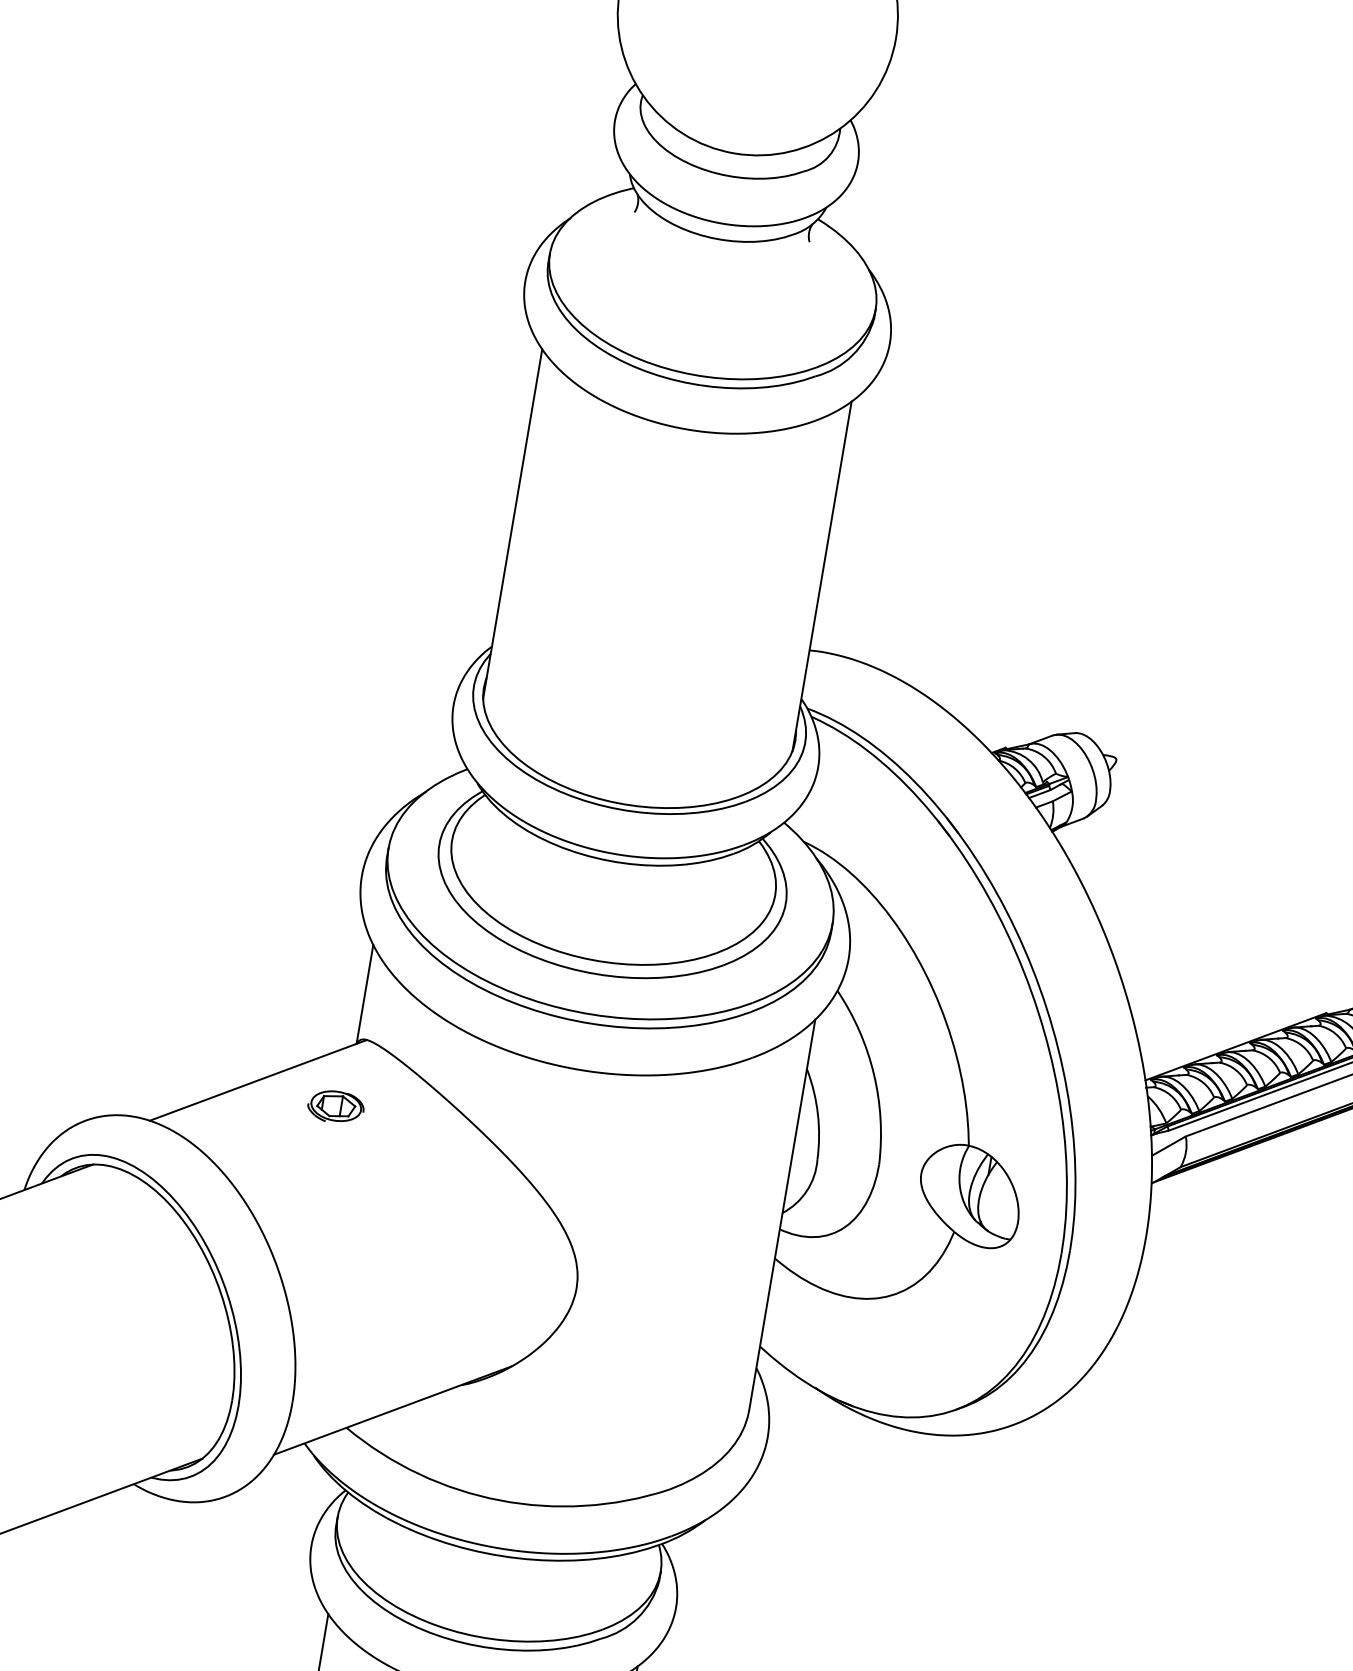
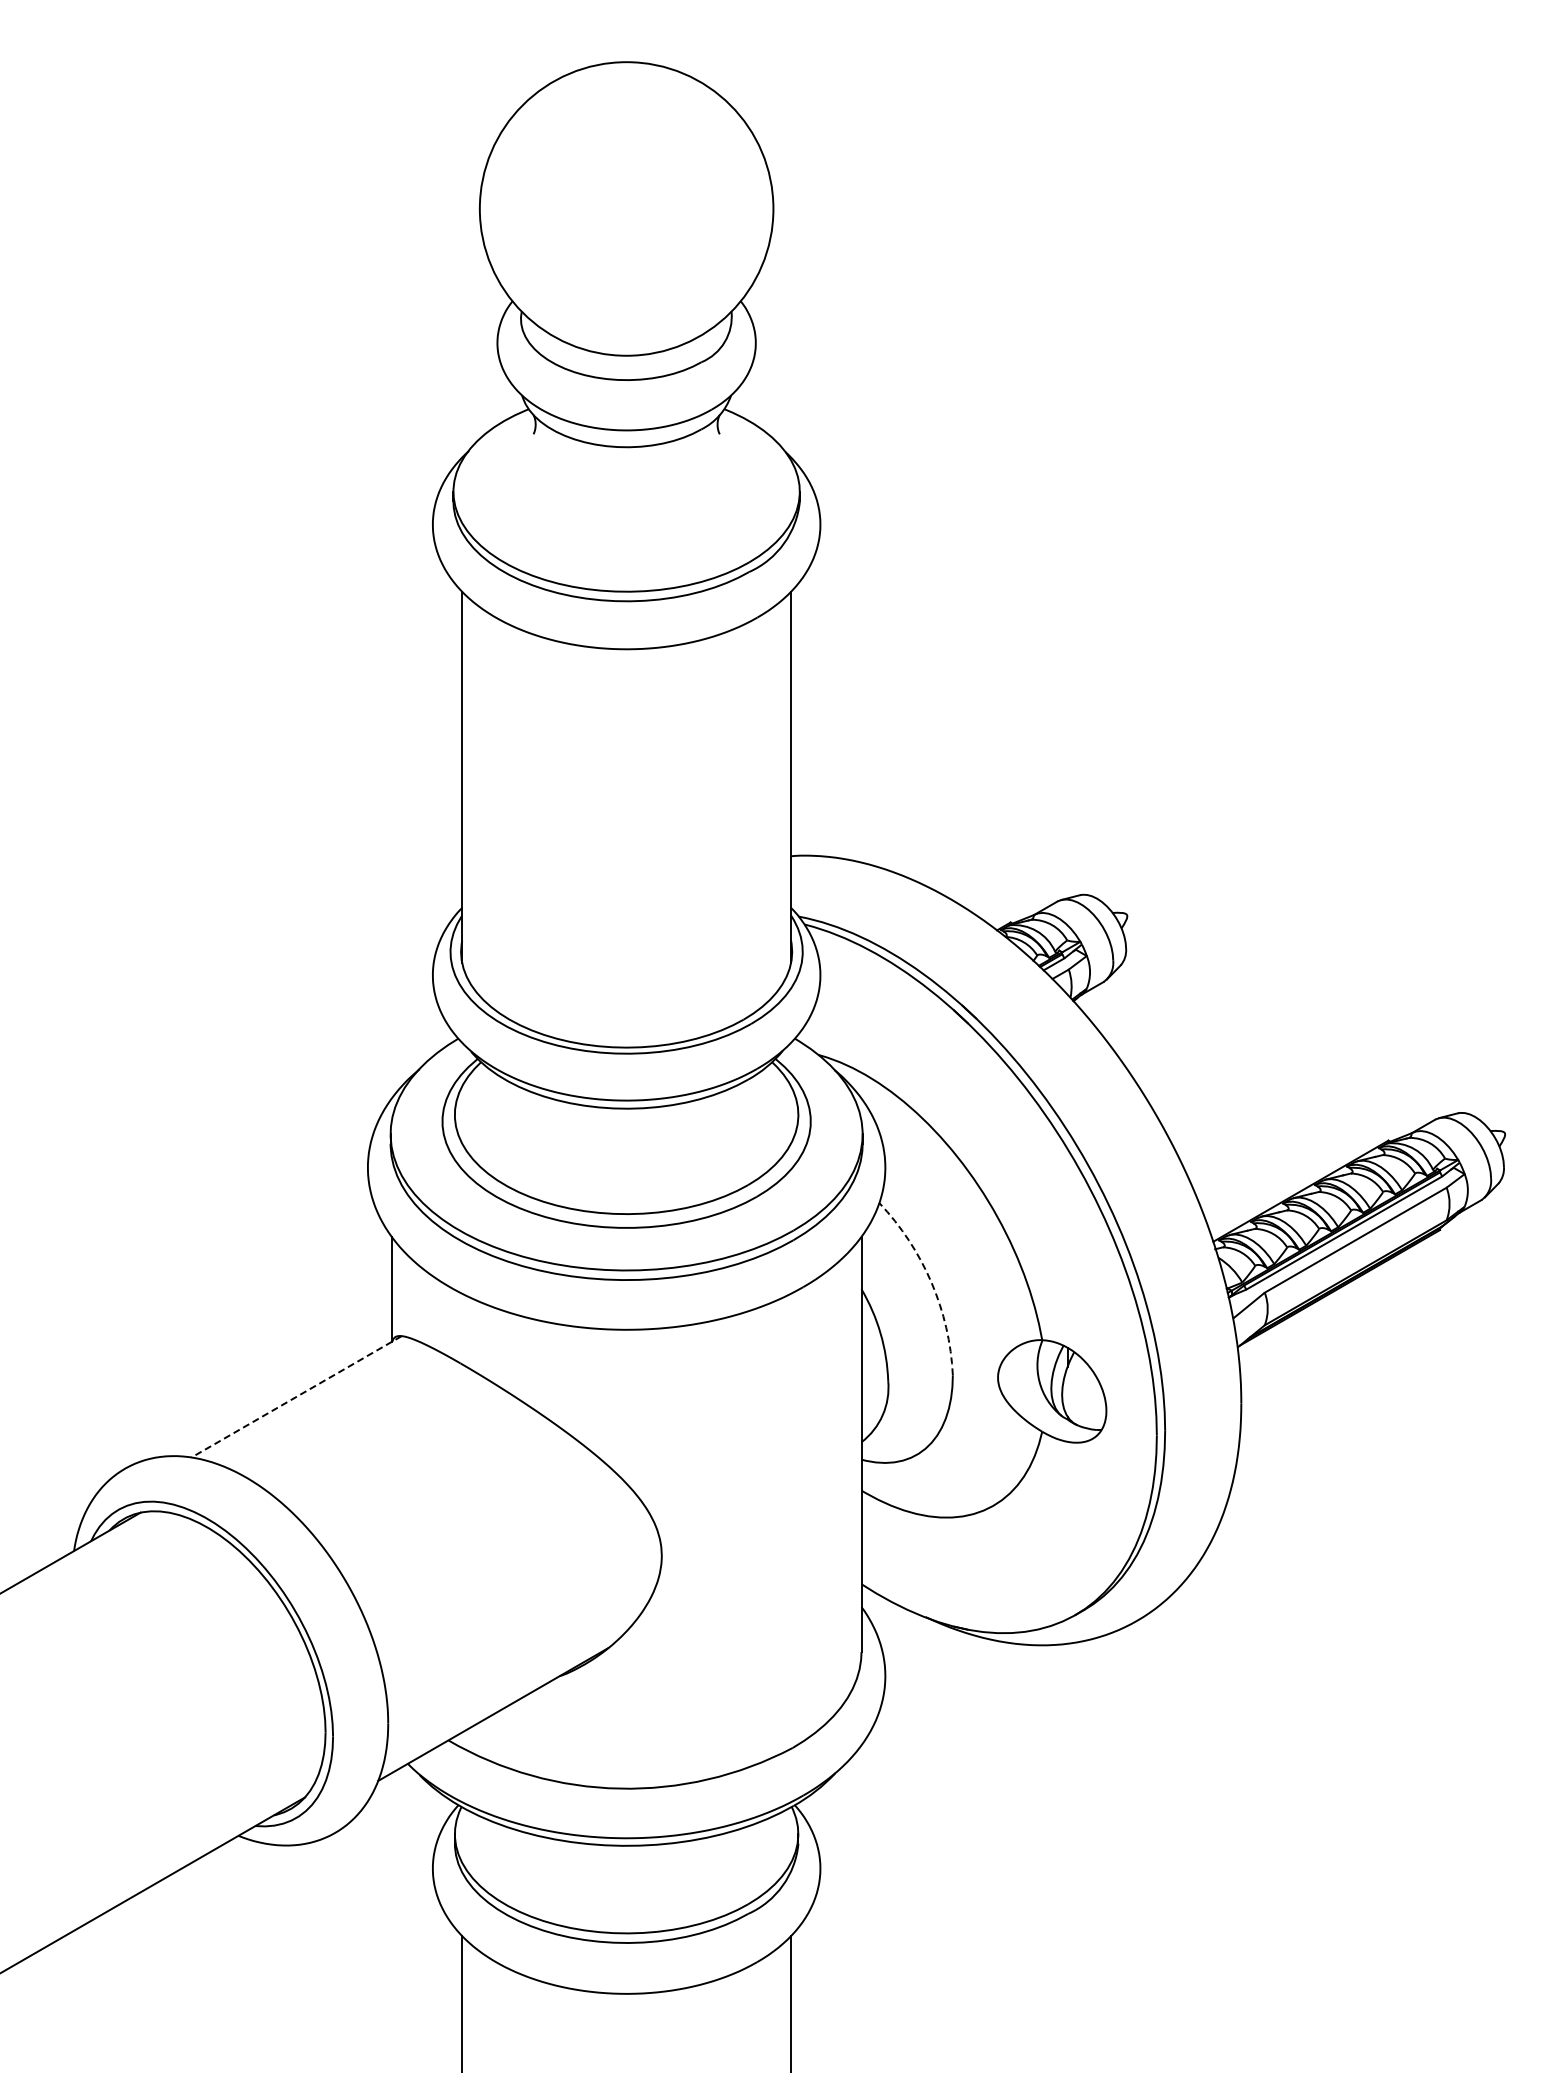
arc: (873, 1073) -> (931, 1282), solid -> dashed
line: (258, 1080) -> (296, 1397), solid -> dashed
part: (336, 1106) -> (381, 1410), removed

